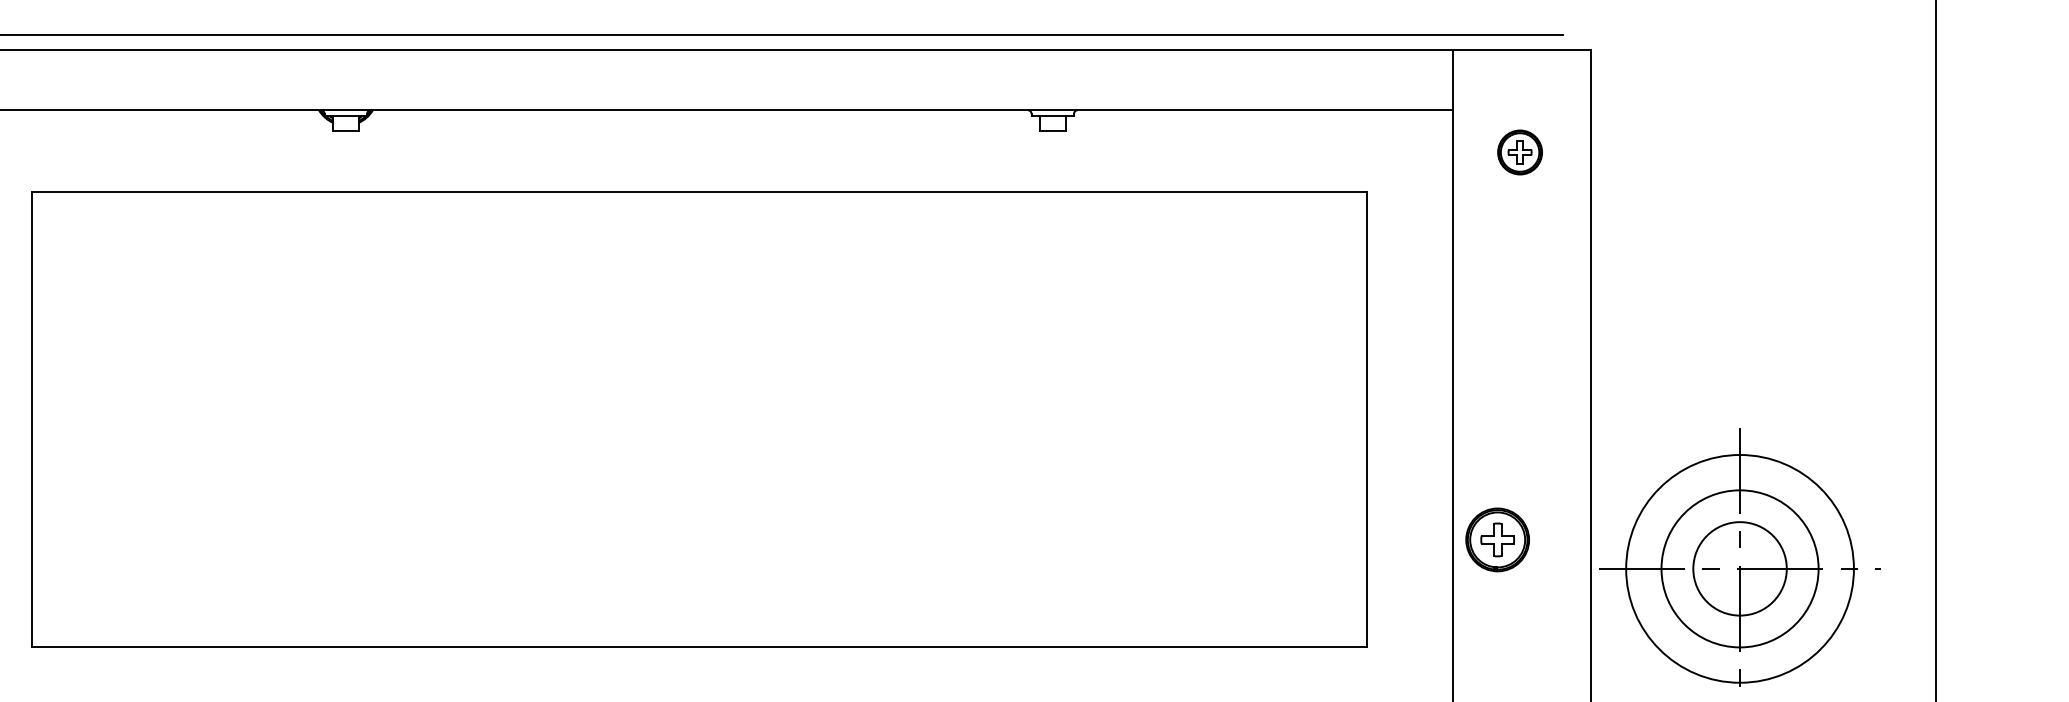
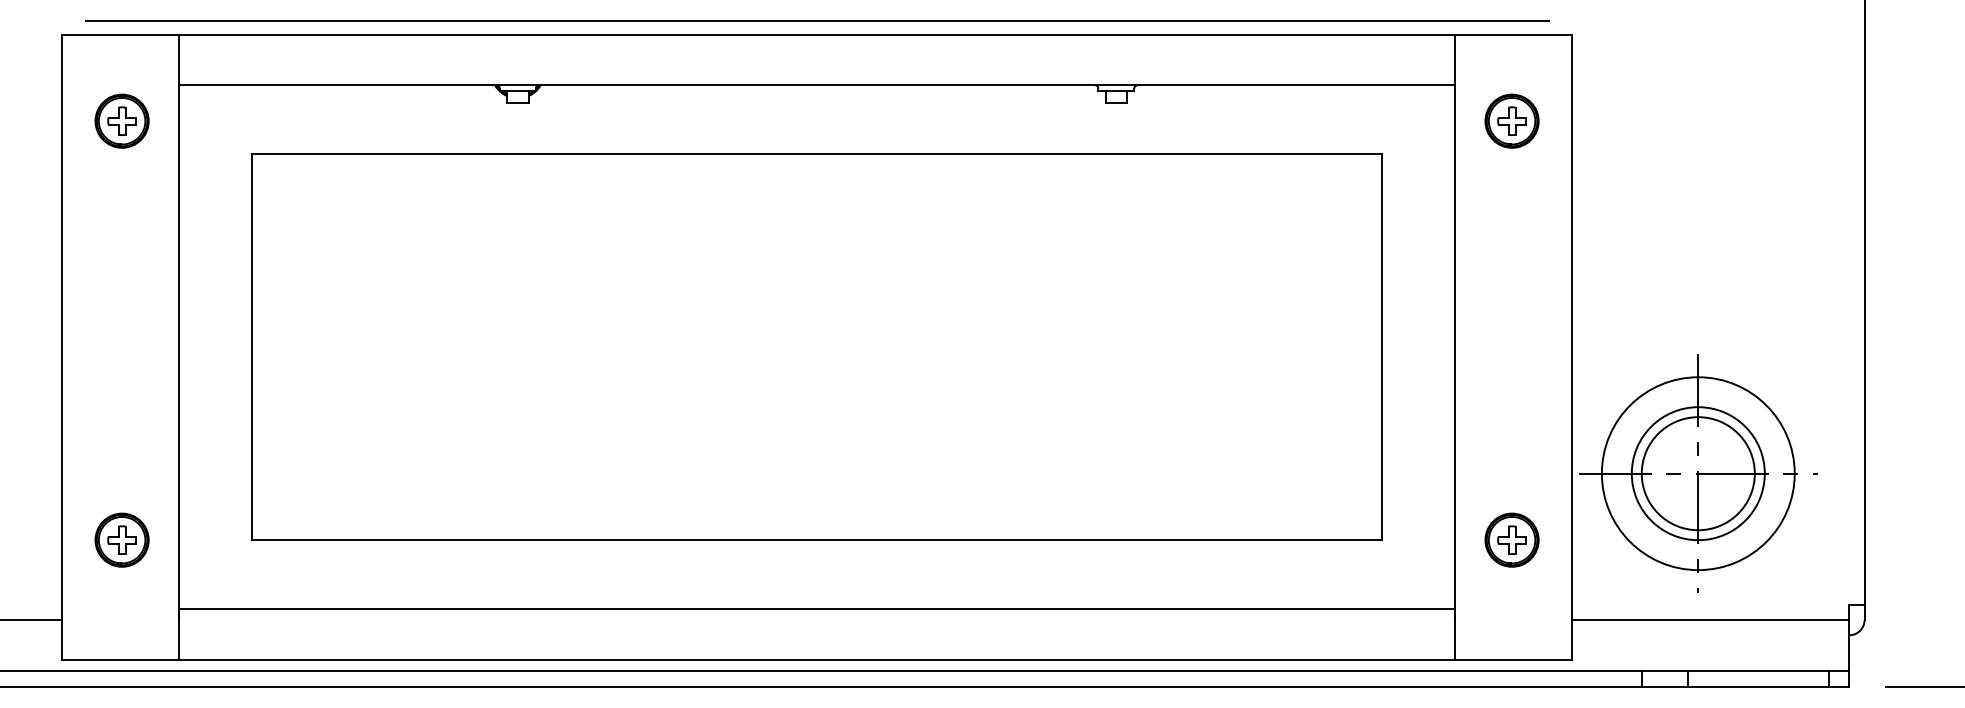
part: (1519, 151) -> (1511, 120), size x1.43
part: (1497, 539) -> (1511, 539), moved
circle: (1739, 568) -> (1697, 473), size x1.43

